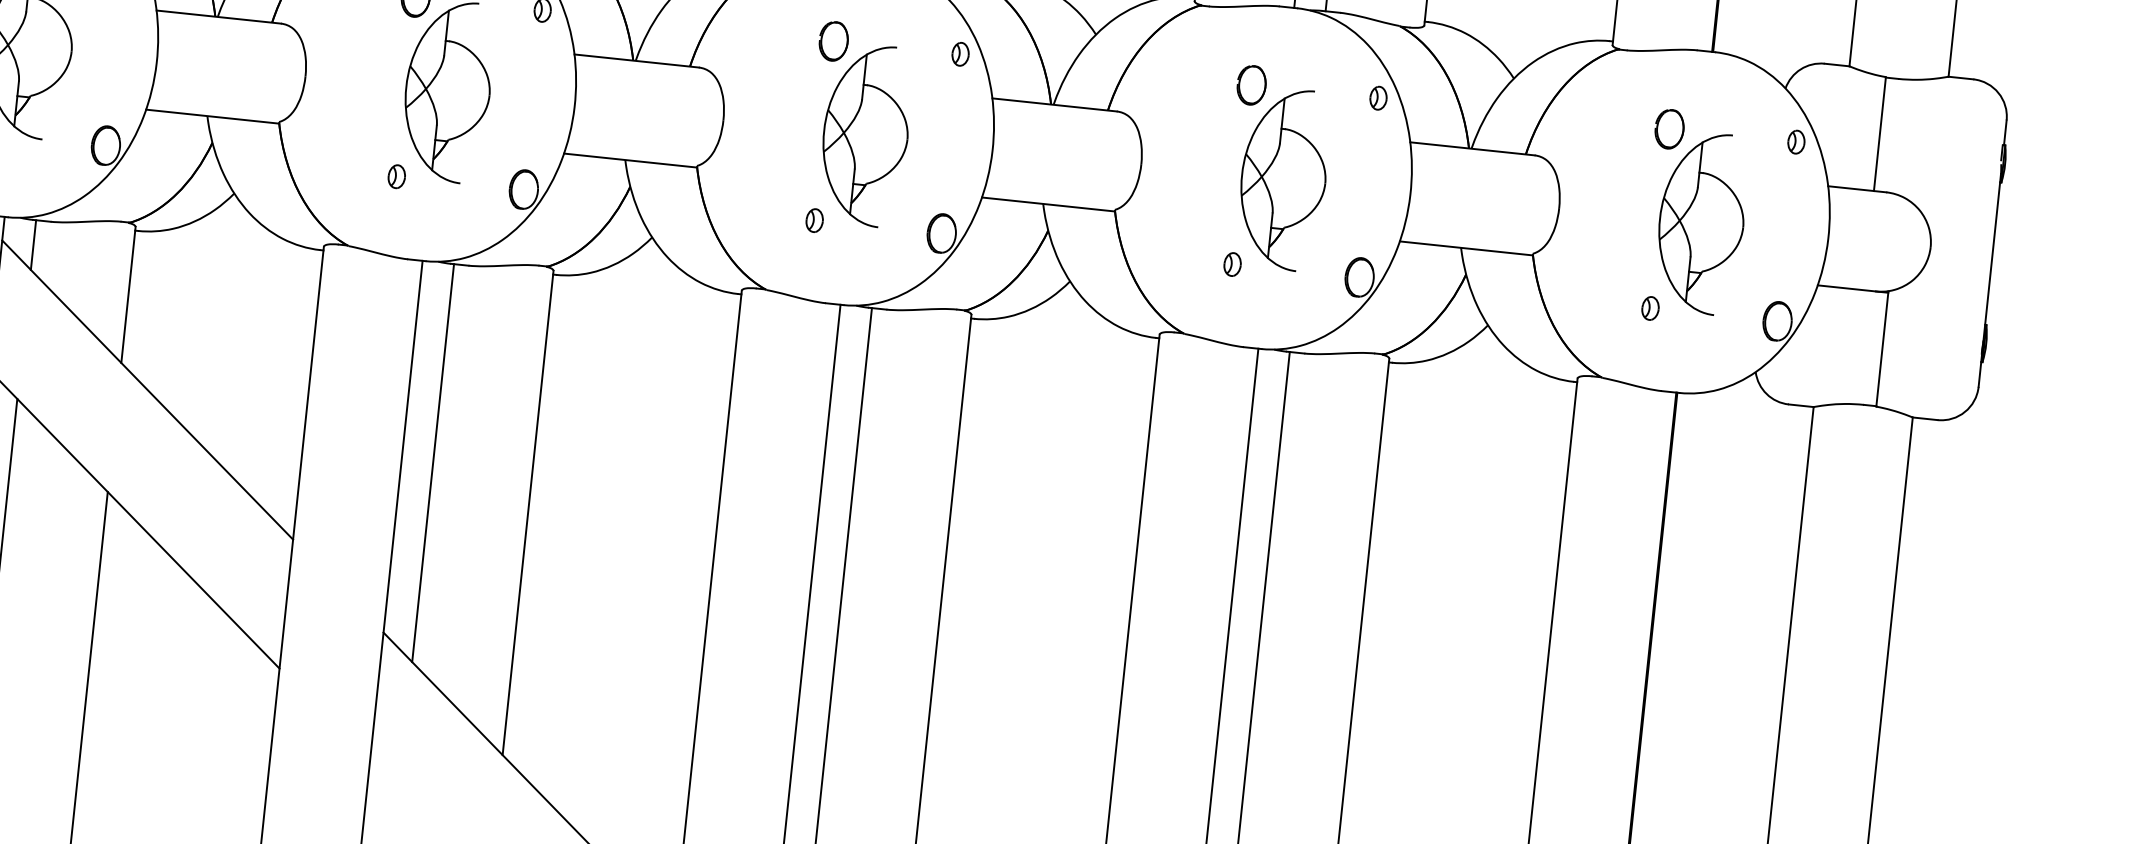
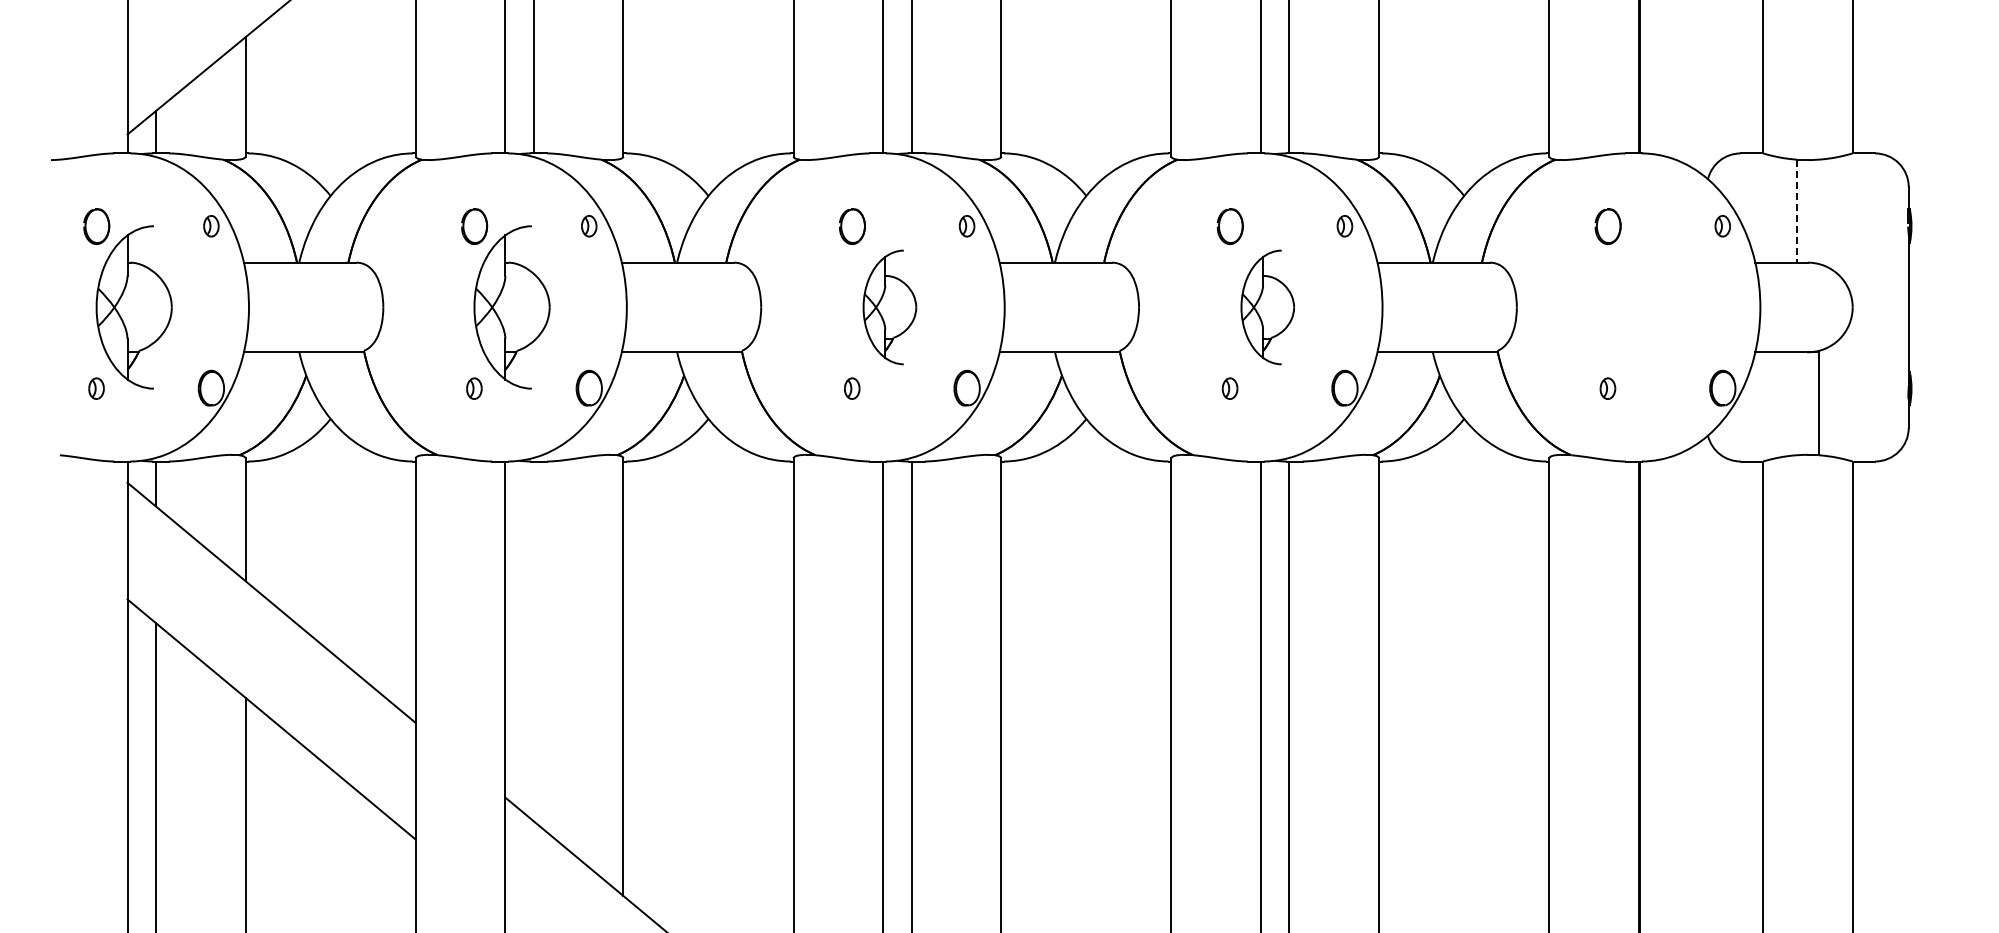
line: (1879, 134) -> (1796, 211), solid -> dashed
part: (865, 135) -> (889, 307), size x0.7
part: (1283, 179) -> (1267, 307), size x0.7
part: (1701, 223) -> (1645, 307), removed
line: (432, 463) -> (533, 641), removed

